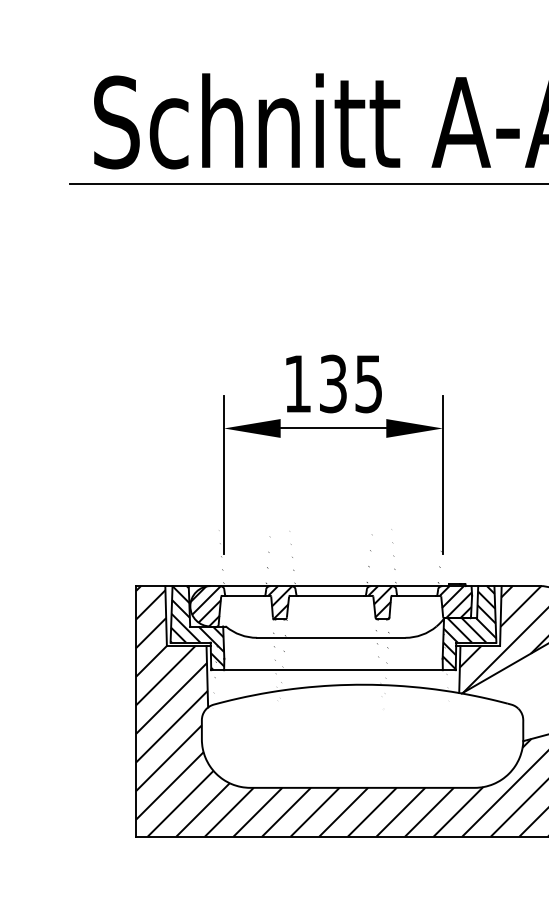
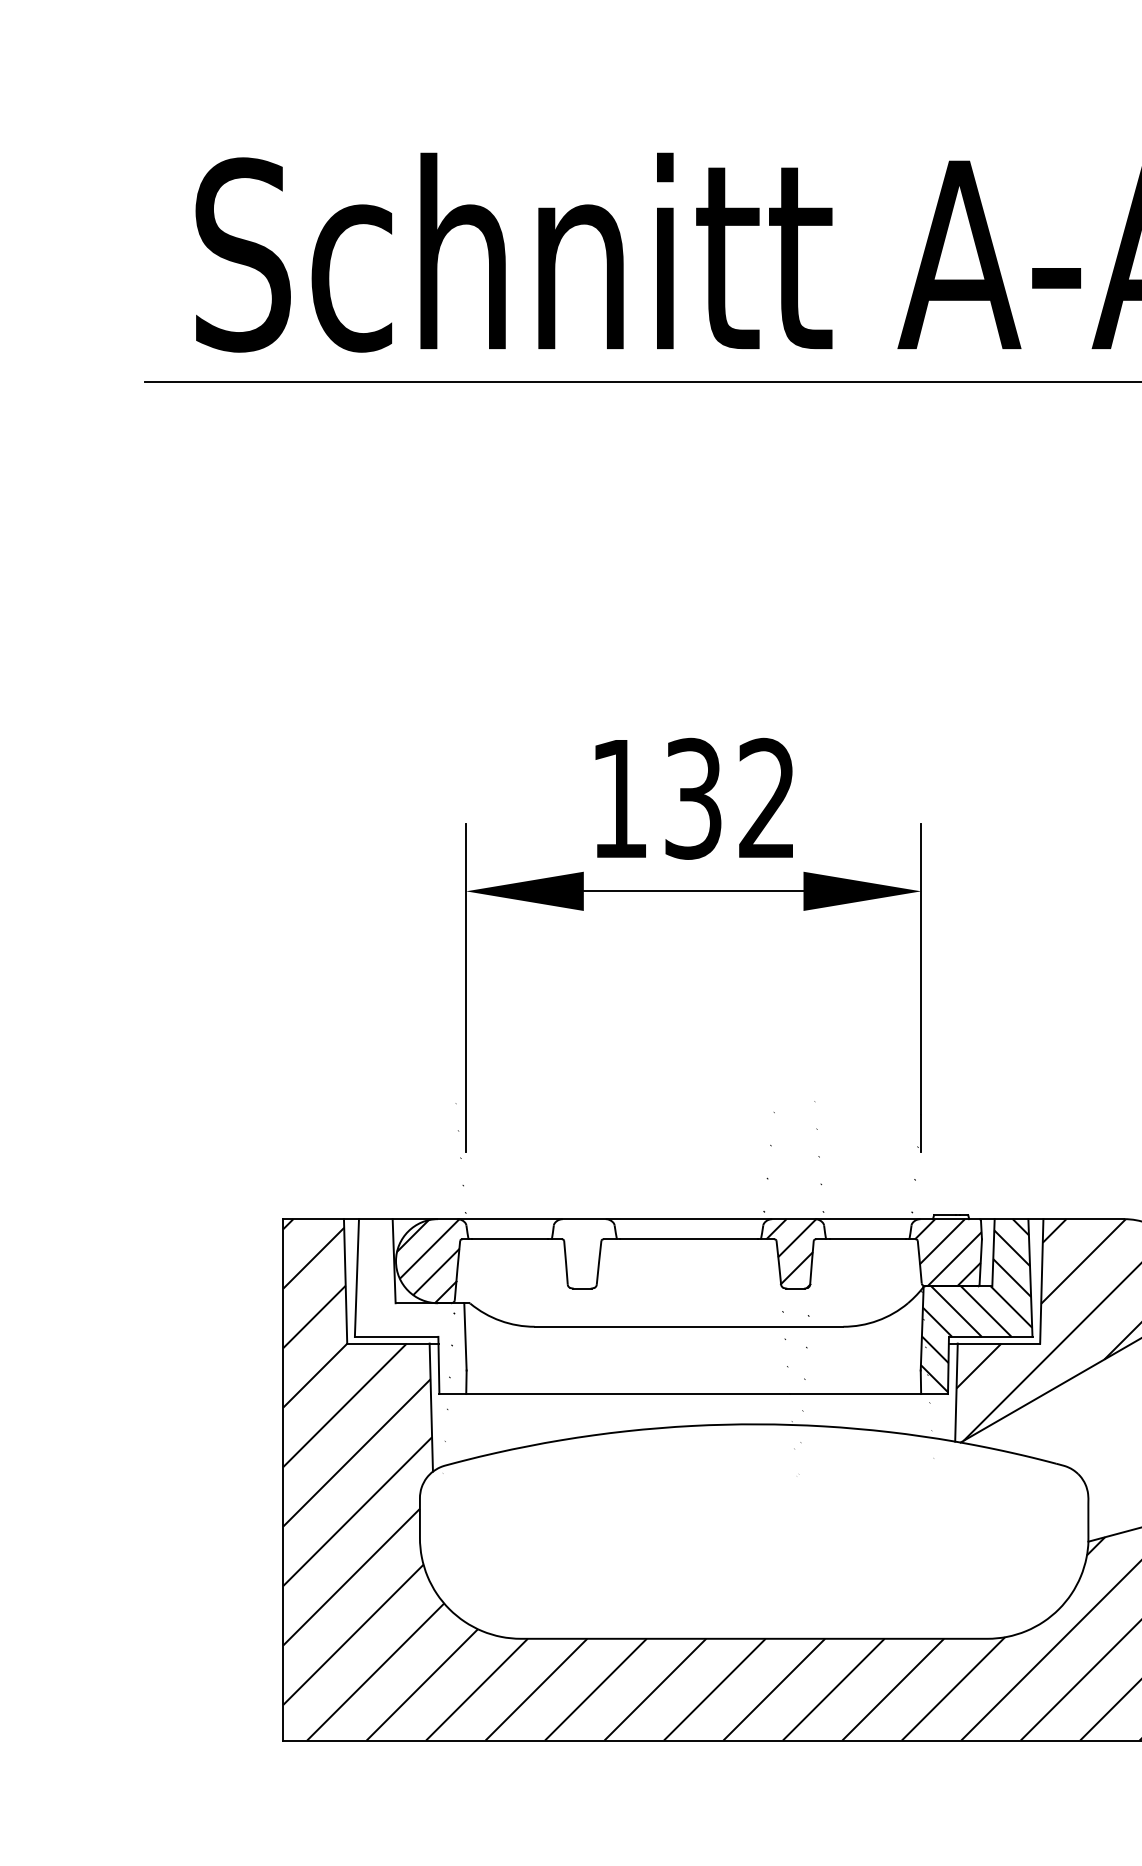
text: (368, 383) -> (766, 797), 135 -> 132
hatch: (280, 615) -> (583, 1280), removed
hatch: (197, 628) -> (410, 1307), removed

